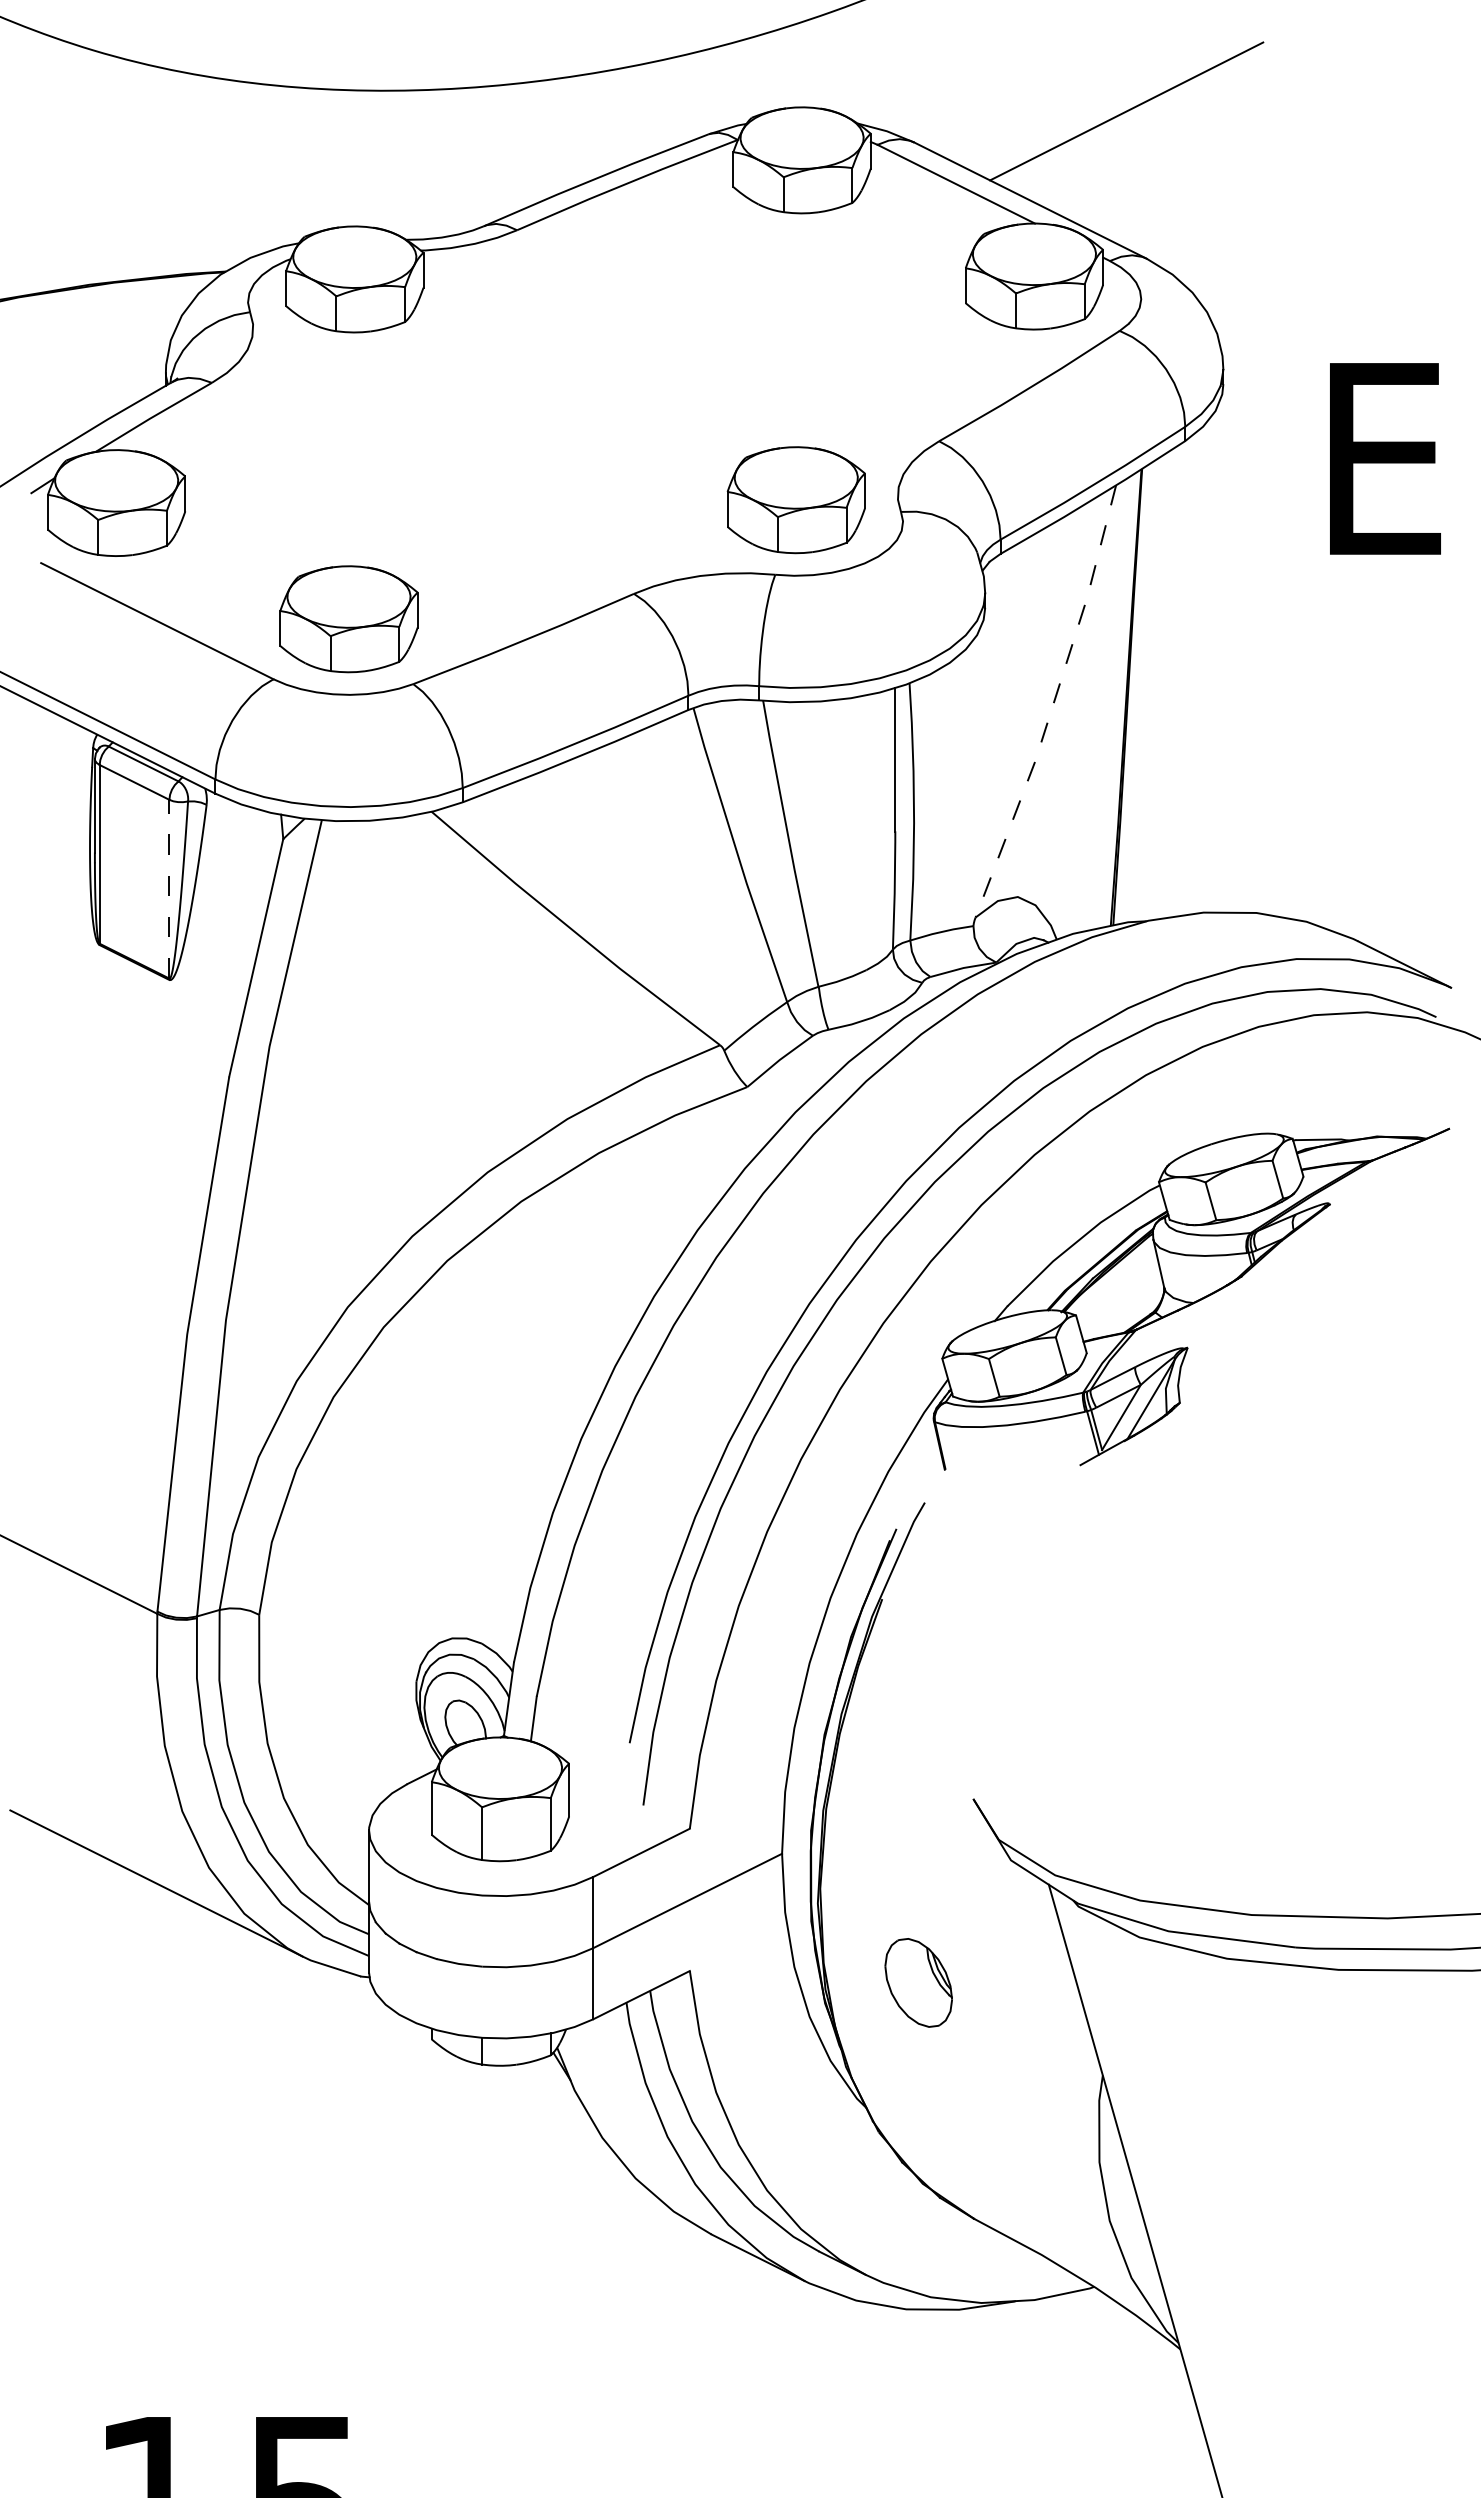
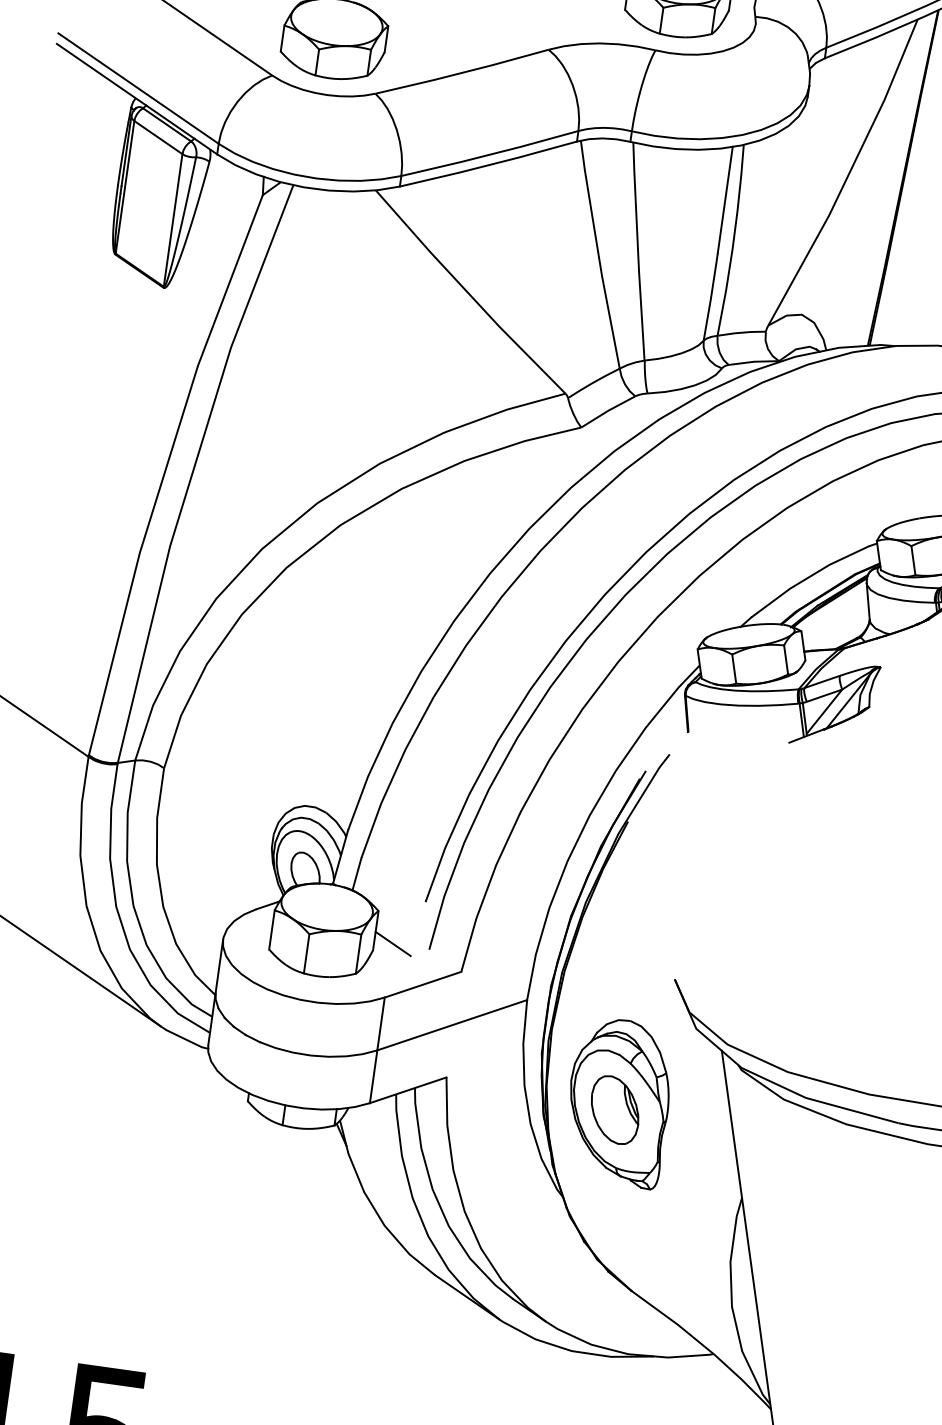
line: (1053, 704) -> (848, 175), dashed -> solid
line: (169, 888) -> (173, 219), dashed -> solid
line: (594, 1804) -> (393, 943), added
part: (921, 1971) -> (618, 1101), added

